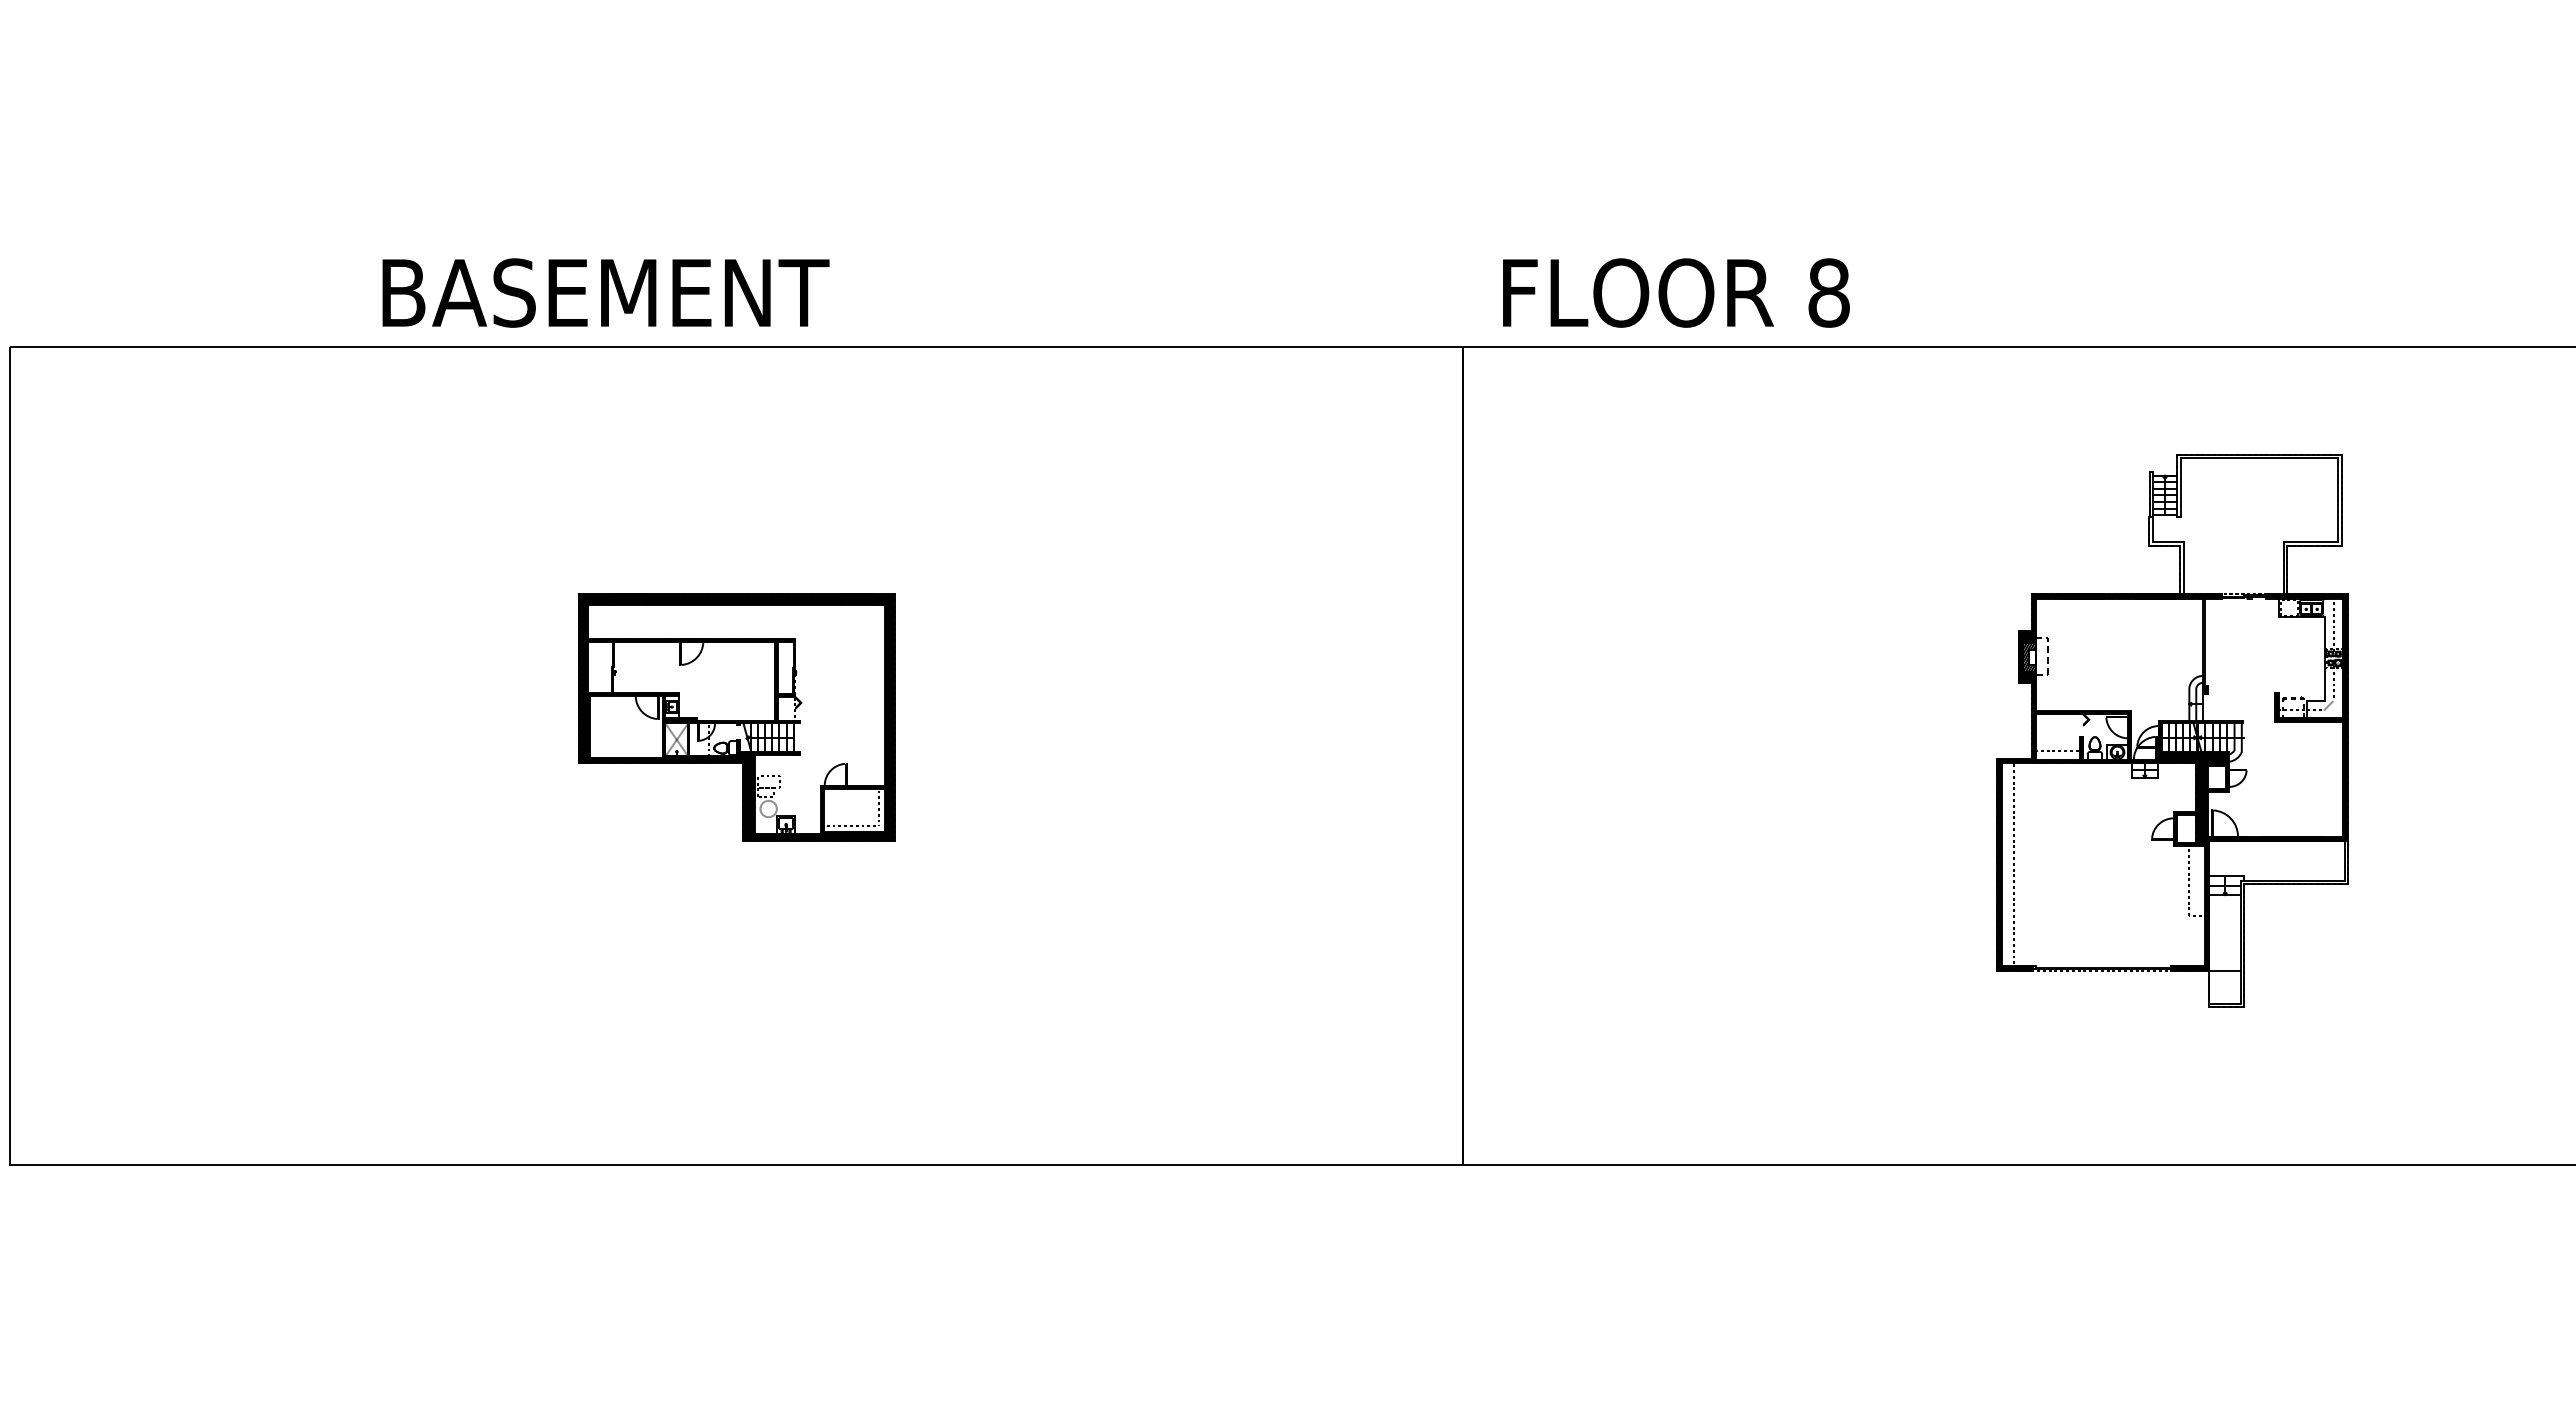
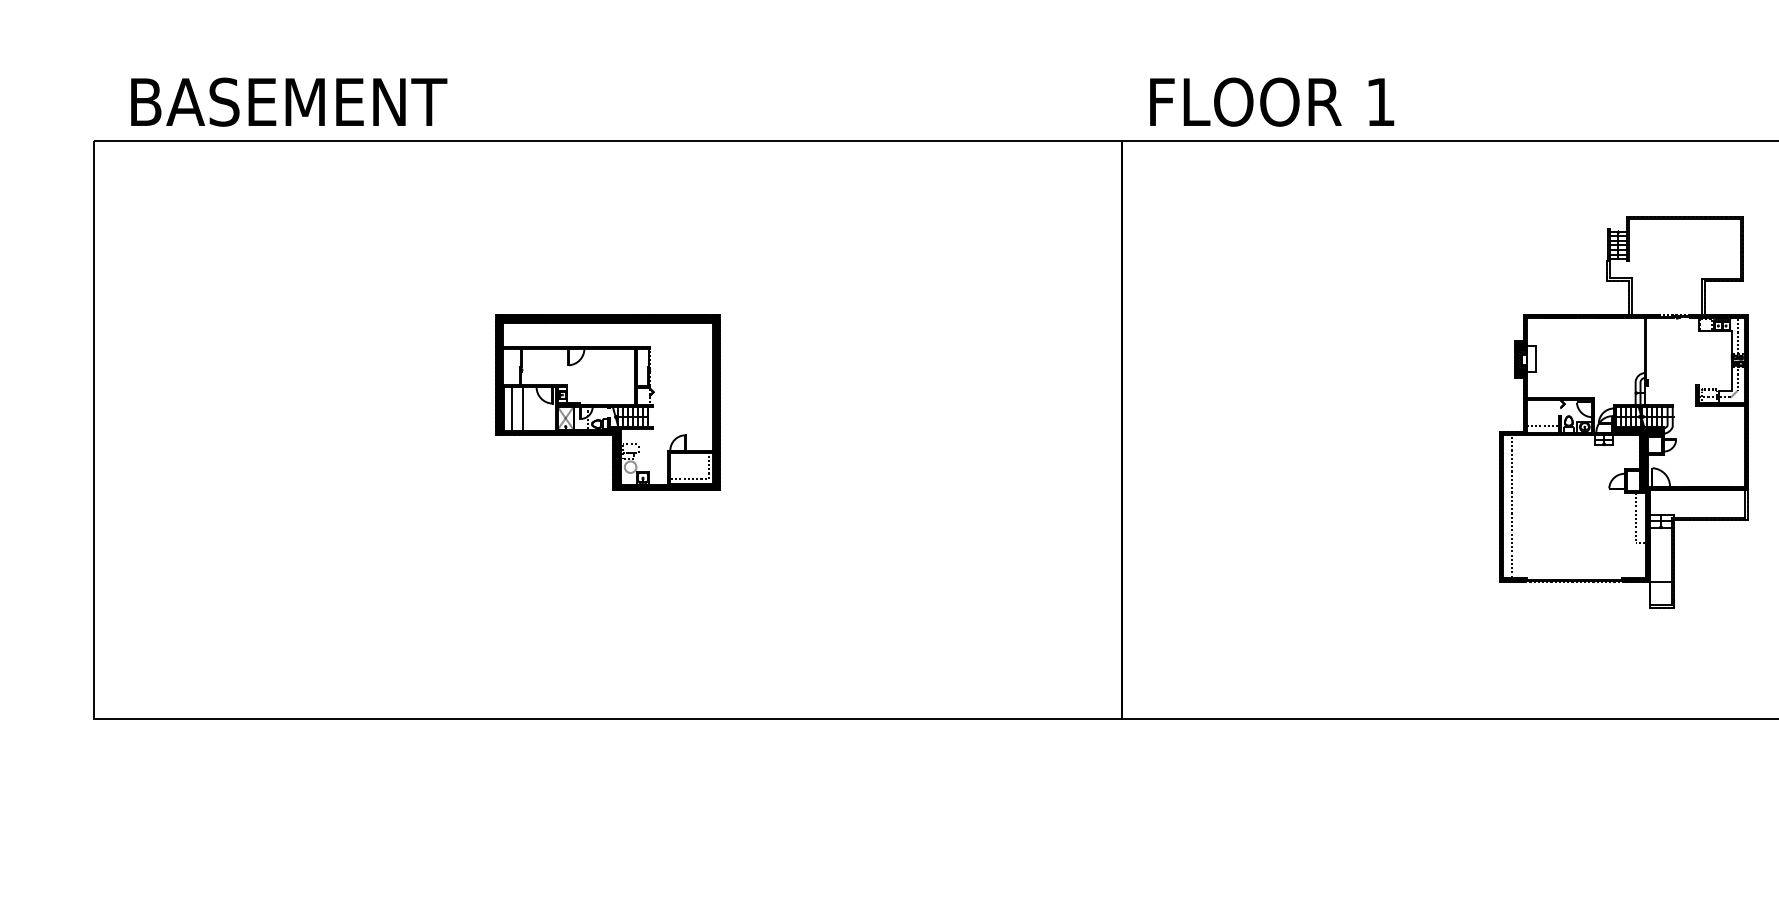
text: (605, 292) -> (288, 101), moved
text: (1828, 292) -> (1380, 101), 8 -> 1
line: (2047, 655) -> (1535, 358), dashed -> solid
line: (601, 726) -> (512, 408), added
line: (616, 726) -> (522, 408), added

